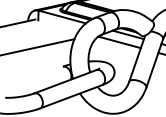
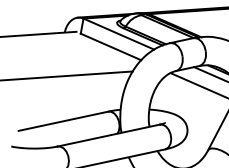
line: (58, 25) -> (111, 46), added
line: (35, 76) -> (63, 120), added

